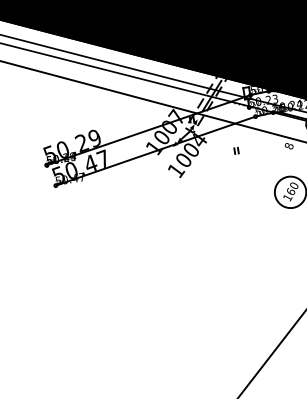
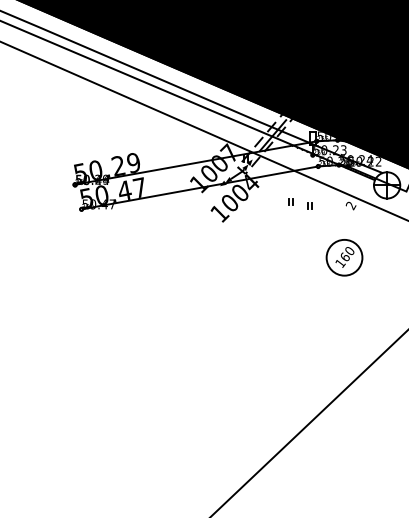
text: (288, 146) -> (350, 205), 8 -> 2
part: (253, 151) -> (309, 205), added

